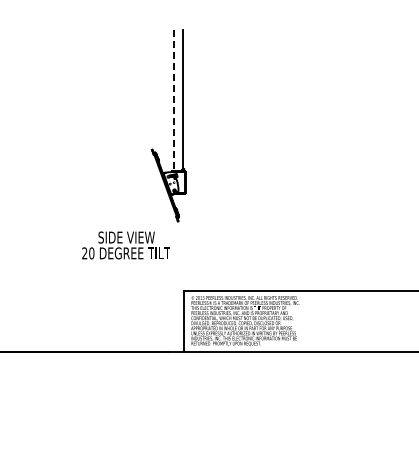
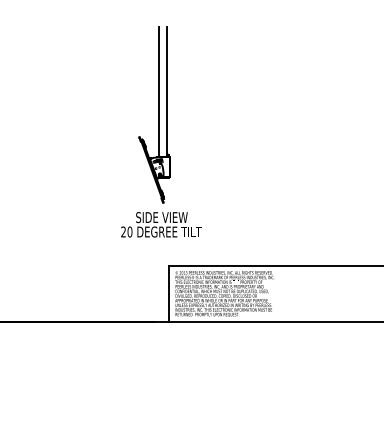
line: (173, 100) -> (159, 92), dashed -> solid
text: (125, 245) -> (160, 224), moved

